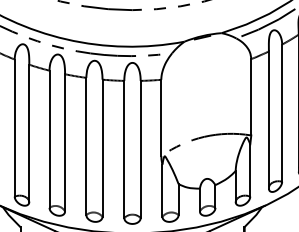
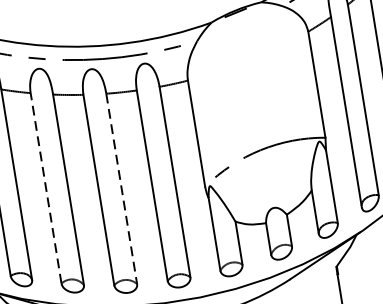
line: (49, 139) -> (46, 188), solid -> dashed
line: (102, 148) -> (121, 189), solid -> dashed

